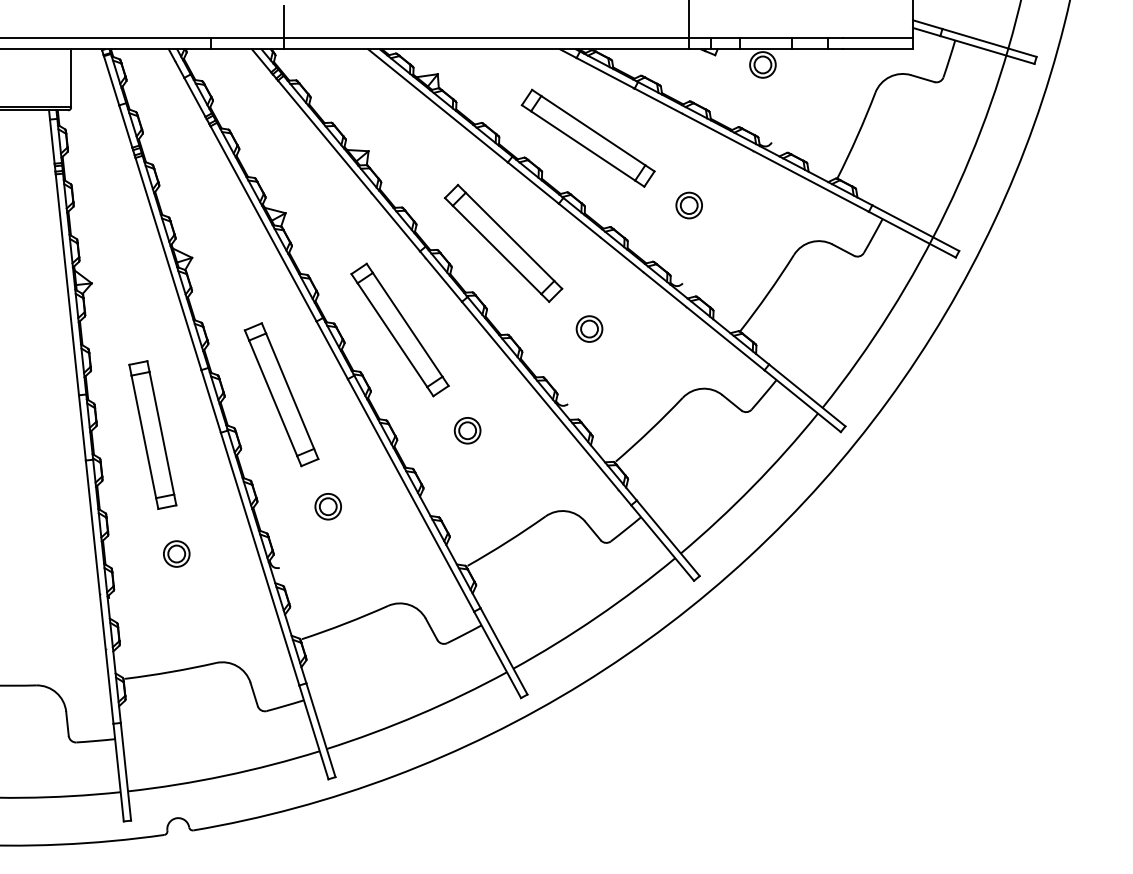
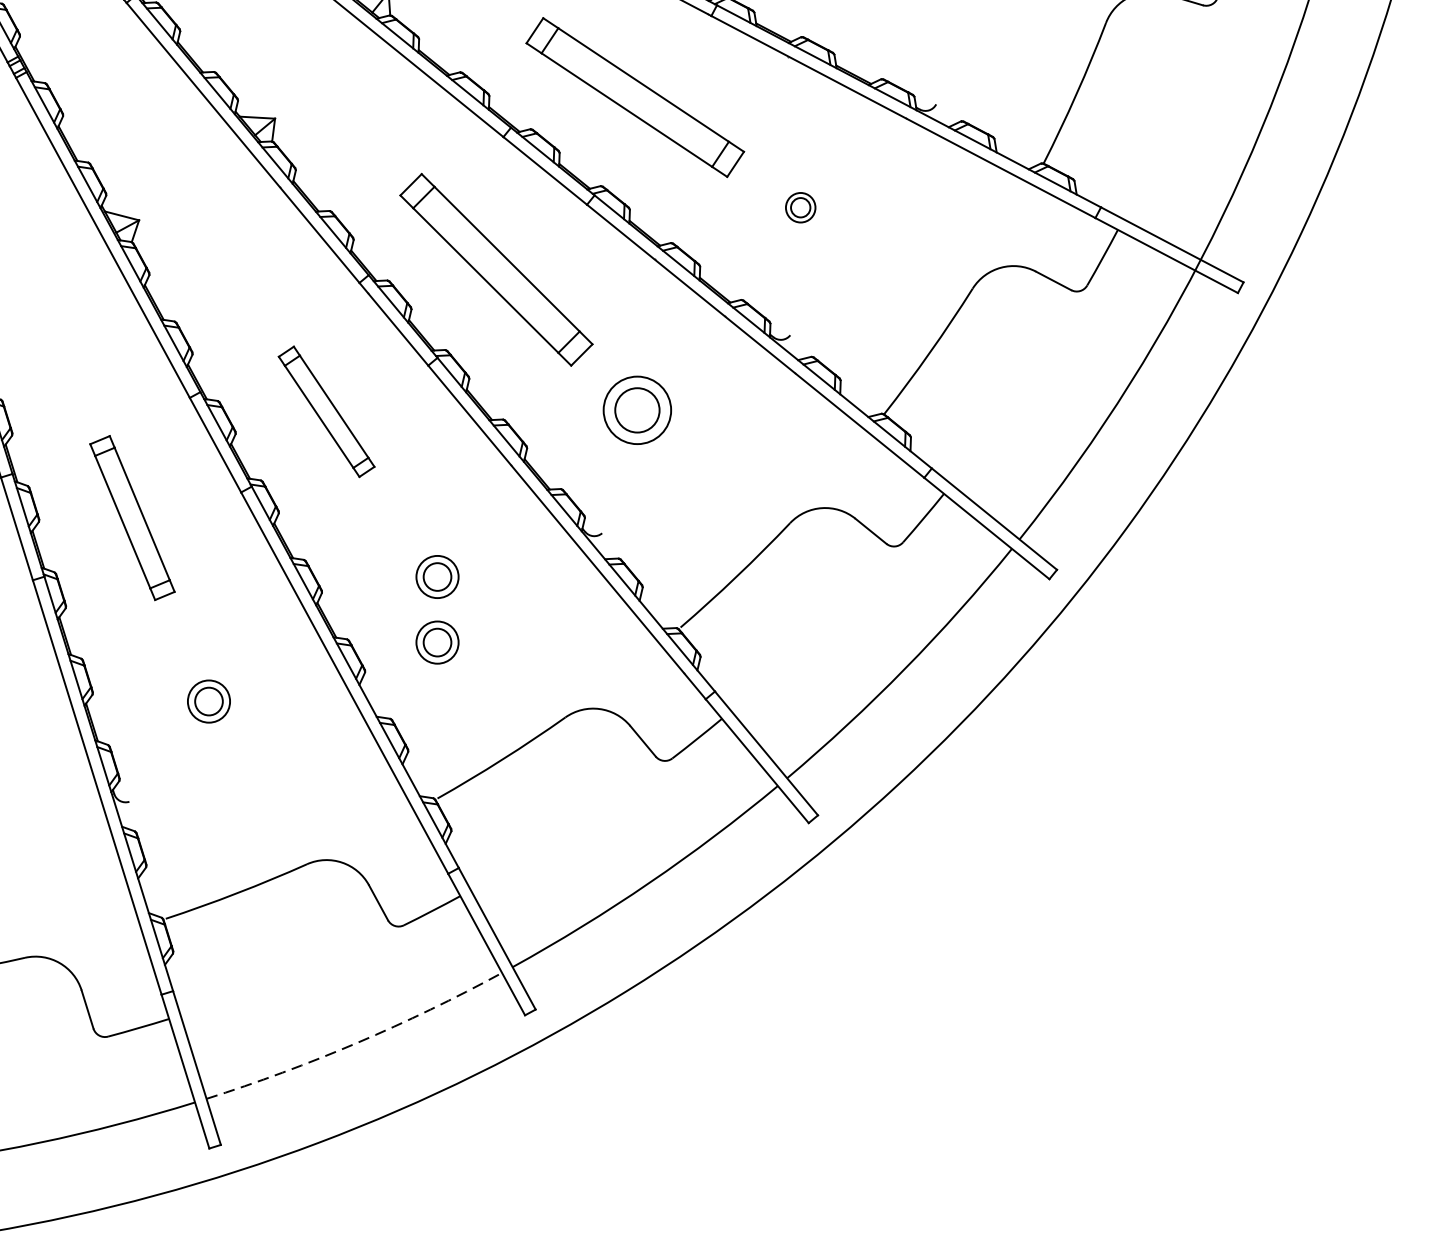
part: (688, 205) -> (799, 207), size x0.7
part: (589, 328) -> (637, 409), size x1.6
part: (399, 329) -> (325, 410), size x0.6
part: (281, 394) -> (132, 517), size x0.7
part: (467, 470) -> (437, 642), added
arc: (418, 714) -> (356, 1042), solid -> dashed

